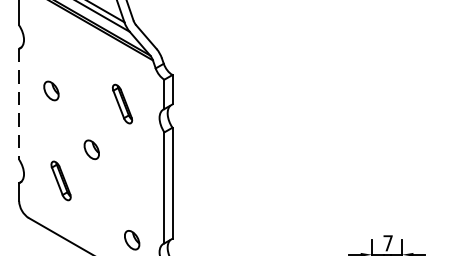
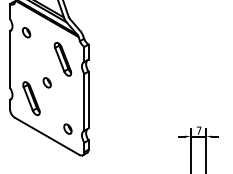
part: (51, 90) -> (26, 32), moved
part: (121, 104) -> (62, 59), size x1.67
line: (20, 106) -> (10, 60), dashed -> solid
part: (61, 180) -> (31, 98), size x1.67

